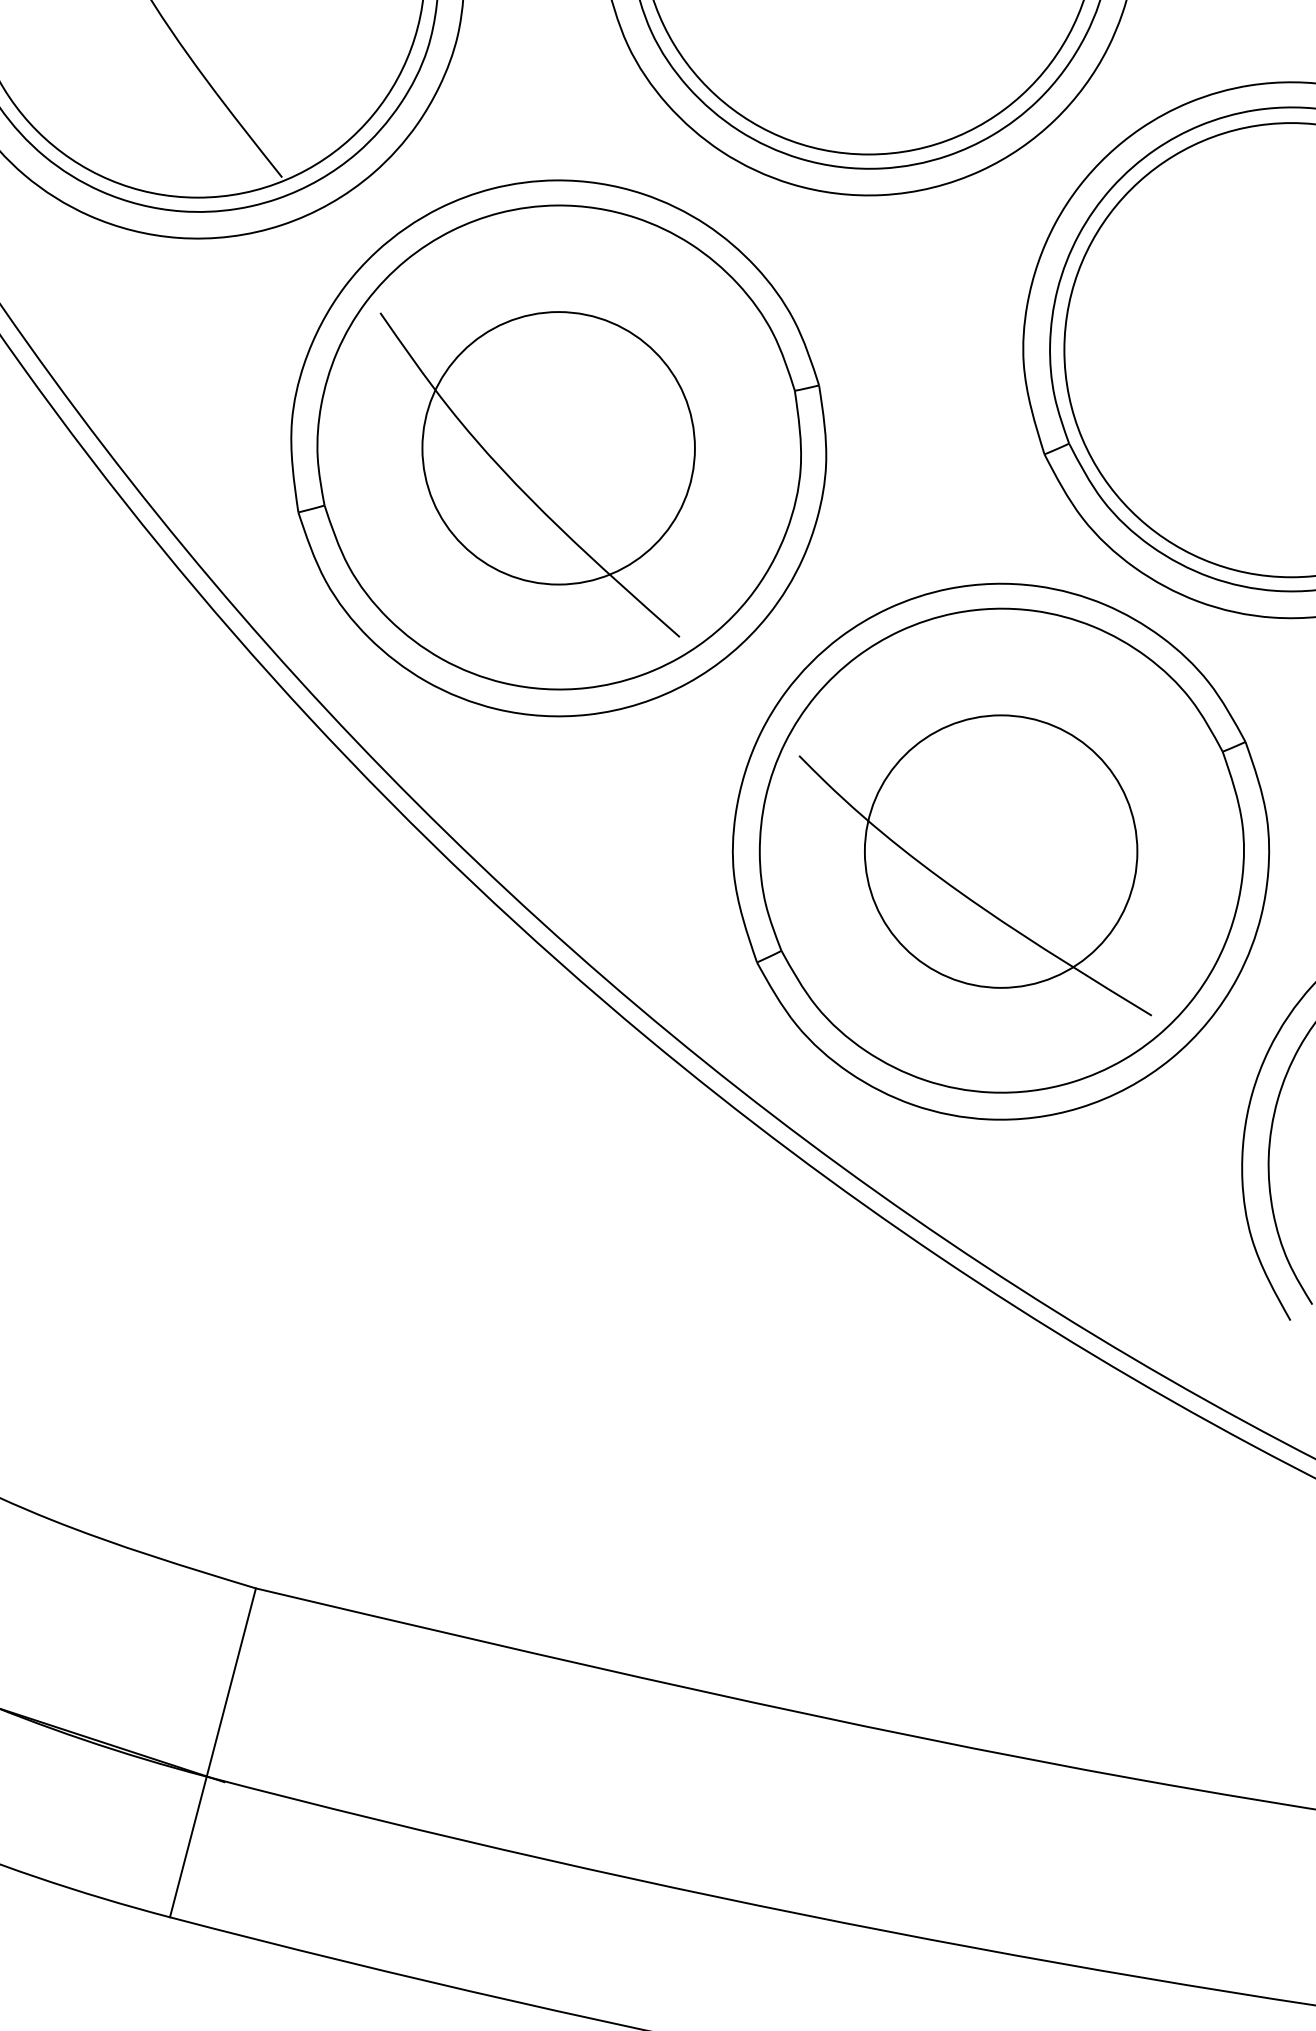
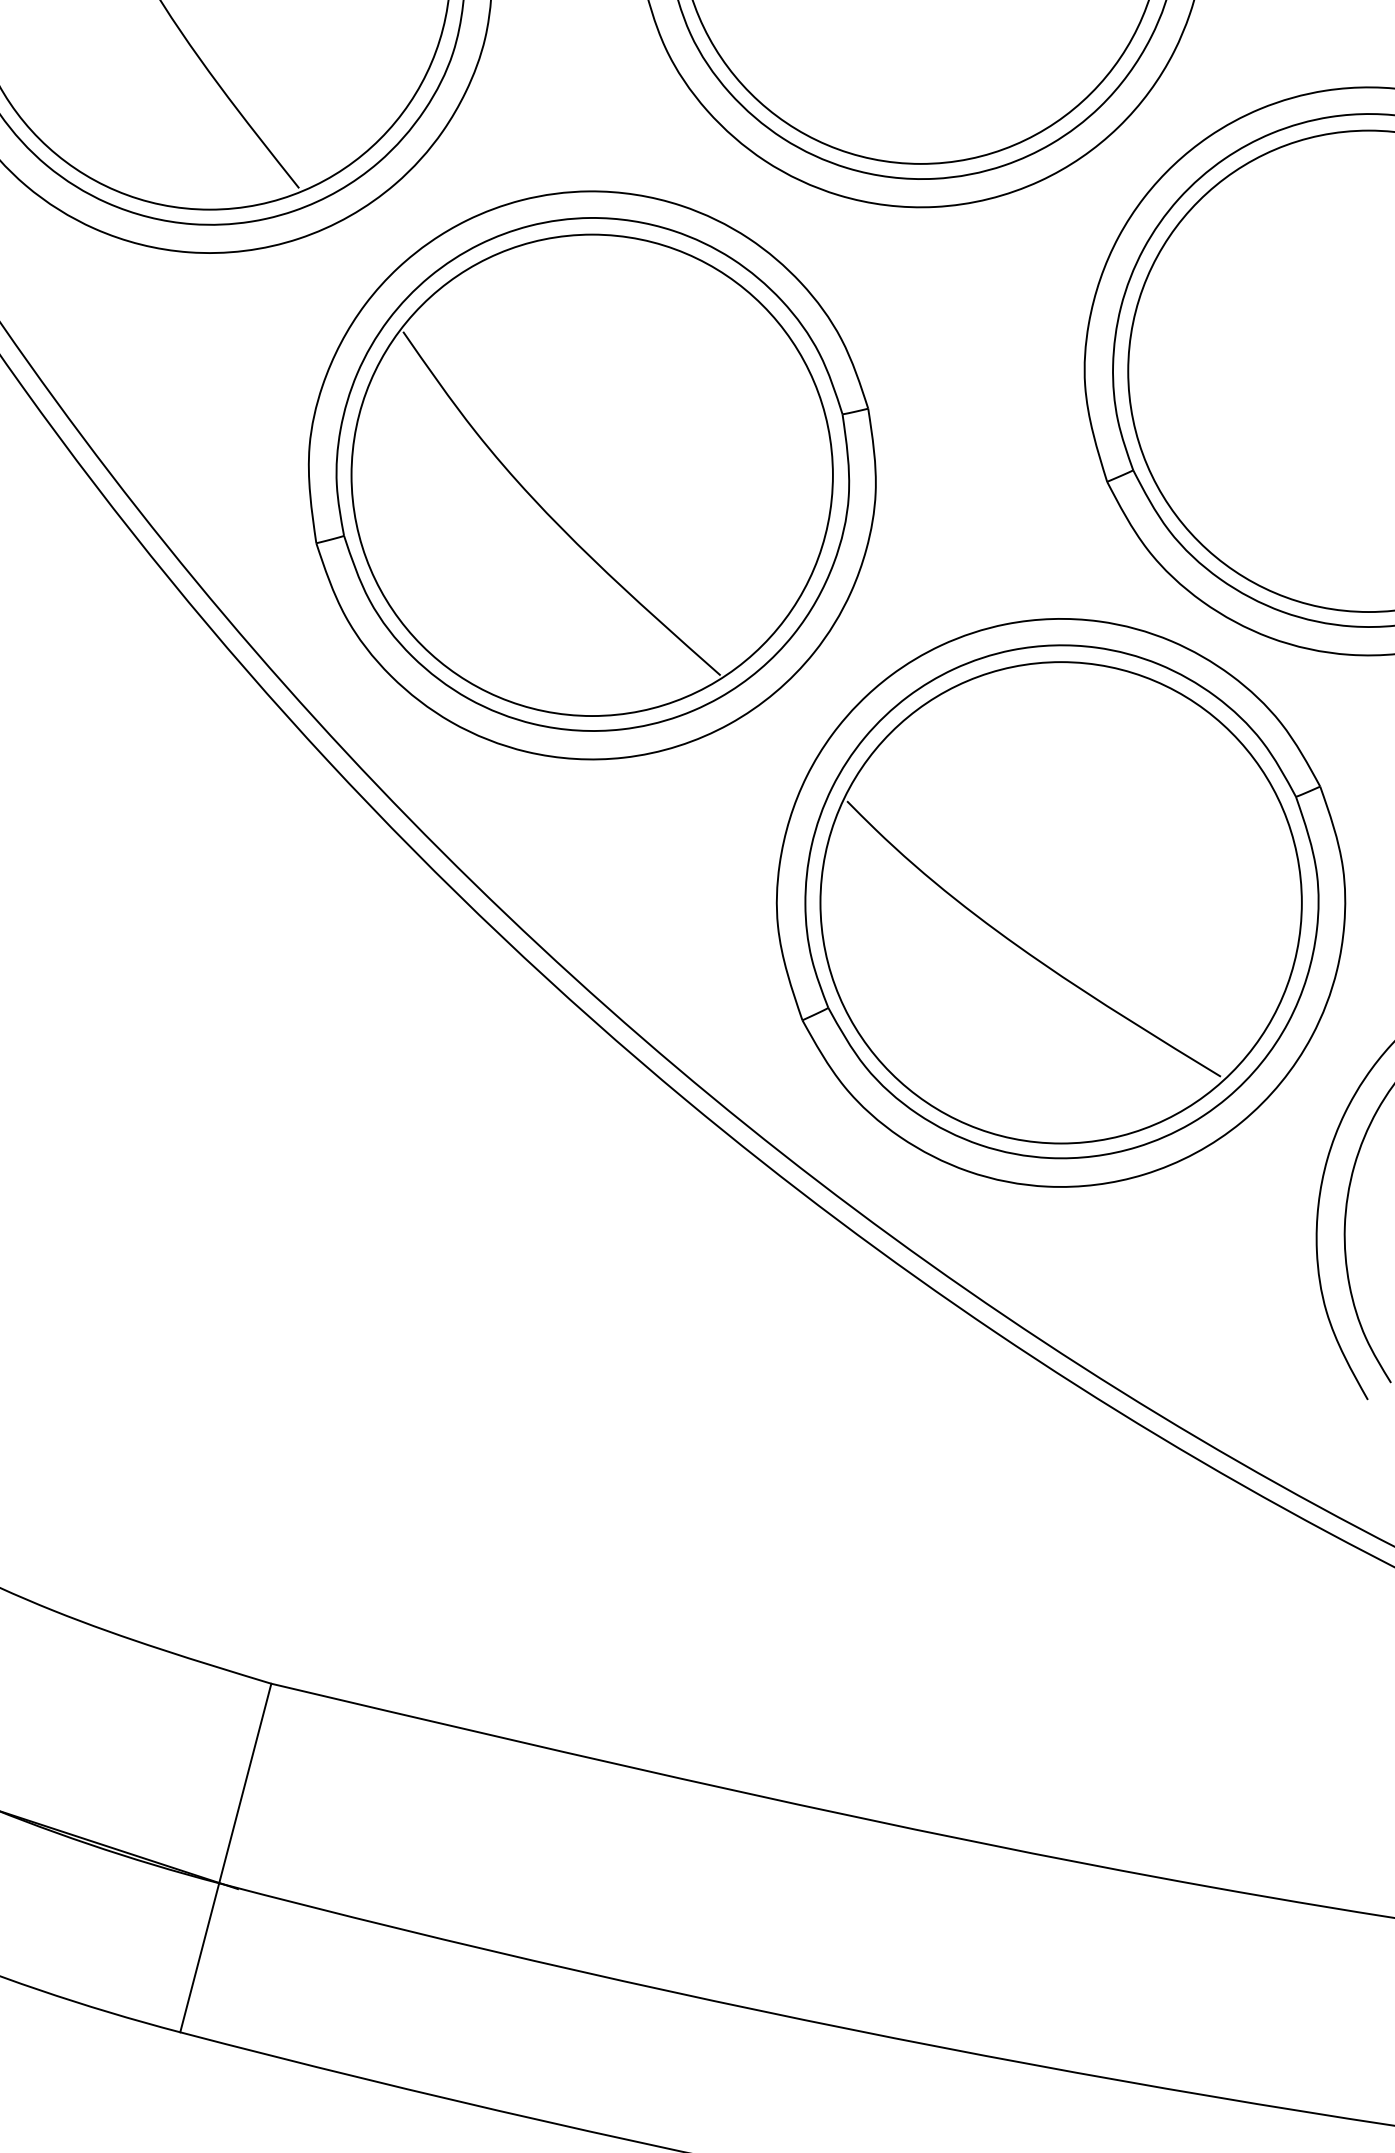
circle: (558, 448) -> (592, 475), size x1.67
circle: (1001, 851) -> (1061, 902), size x1.67

